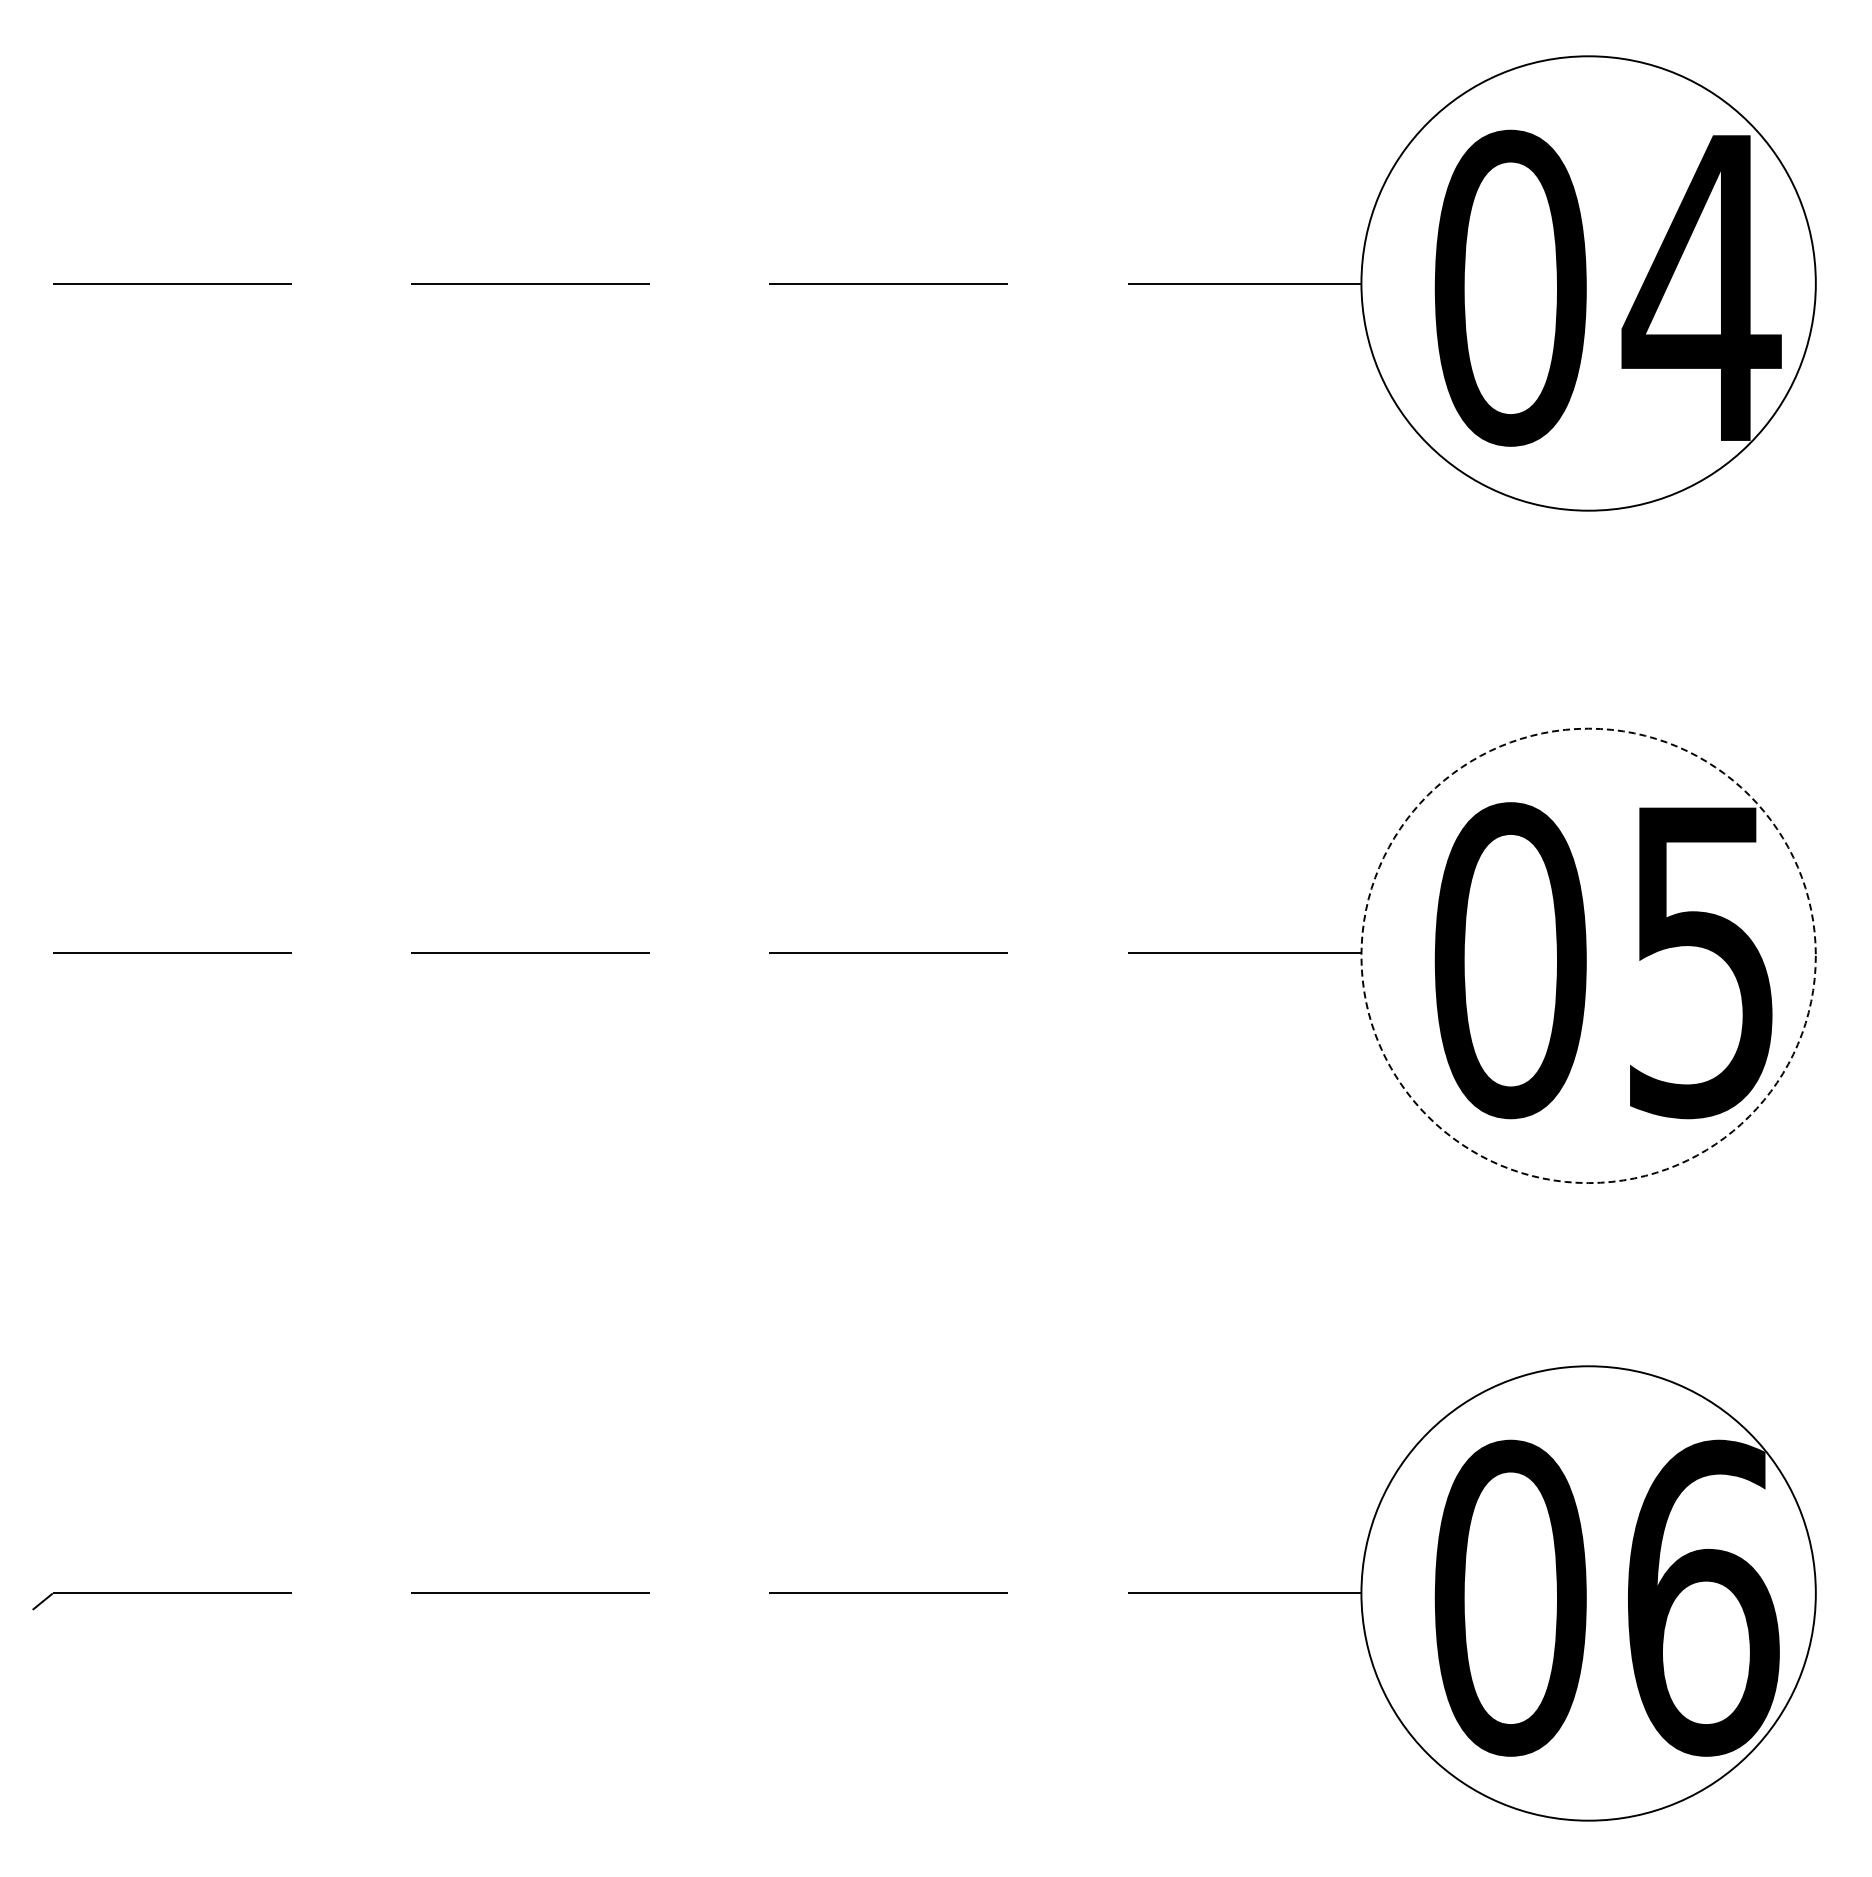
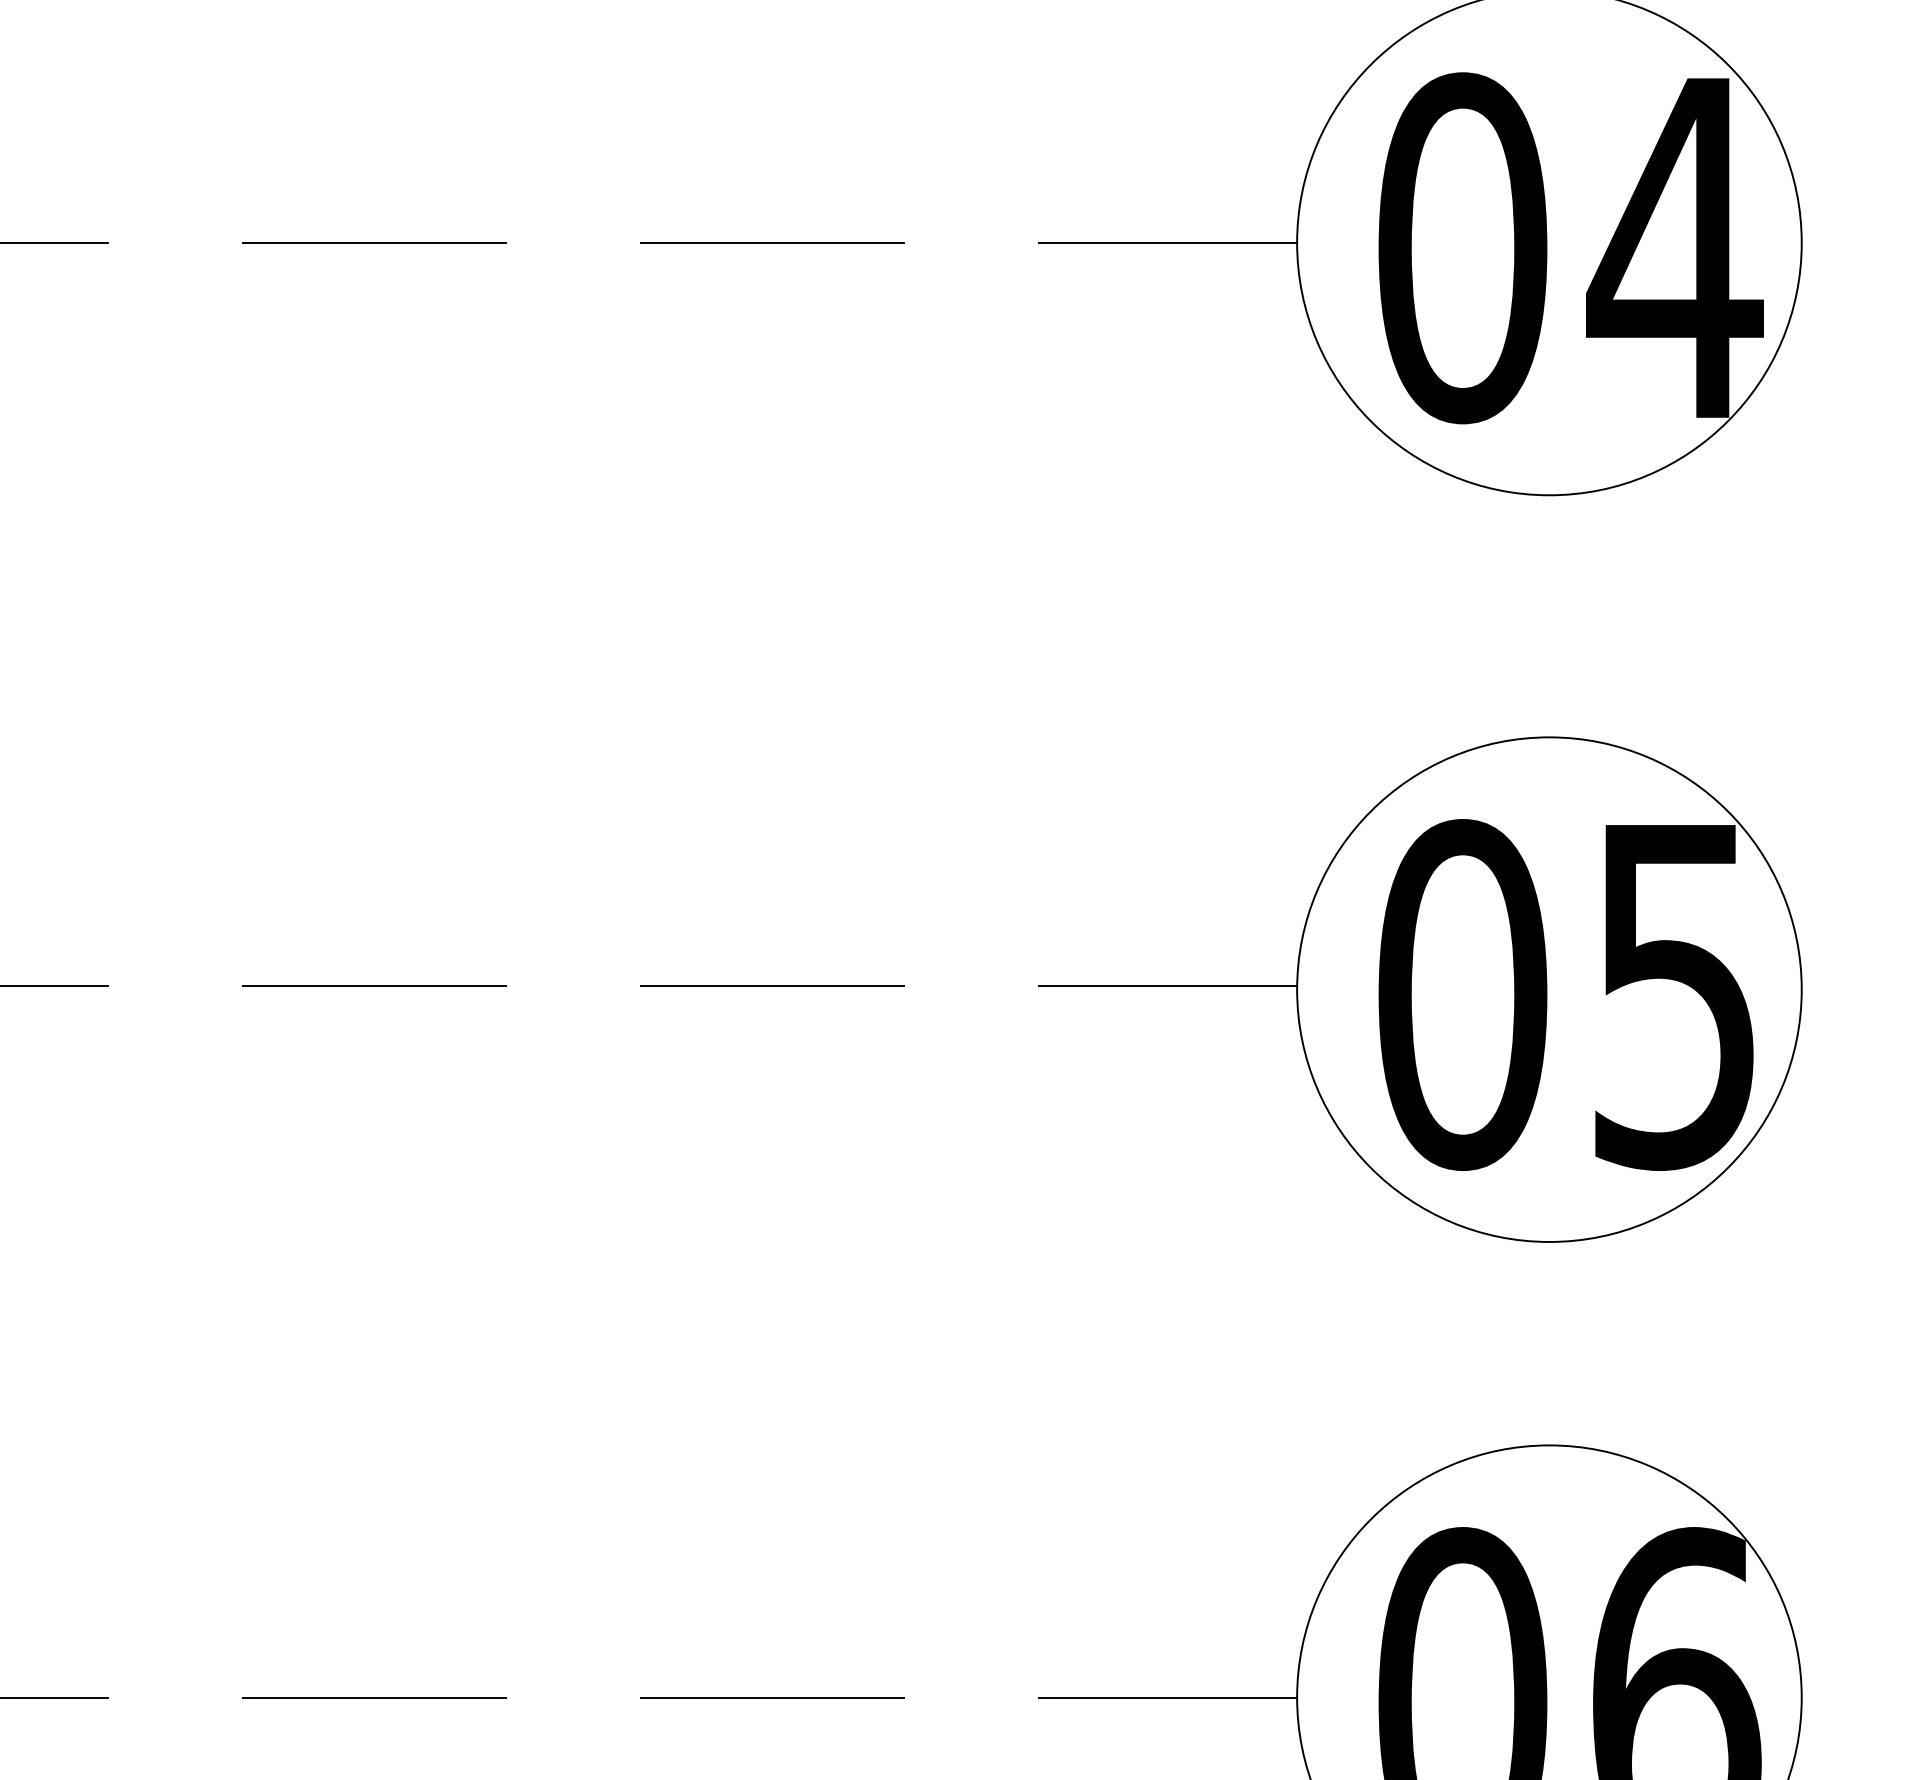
circle: (1588, 955) -> (1549, 989), dashed -> solid

